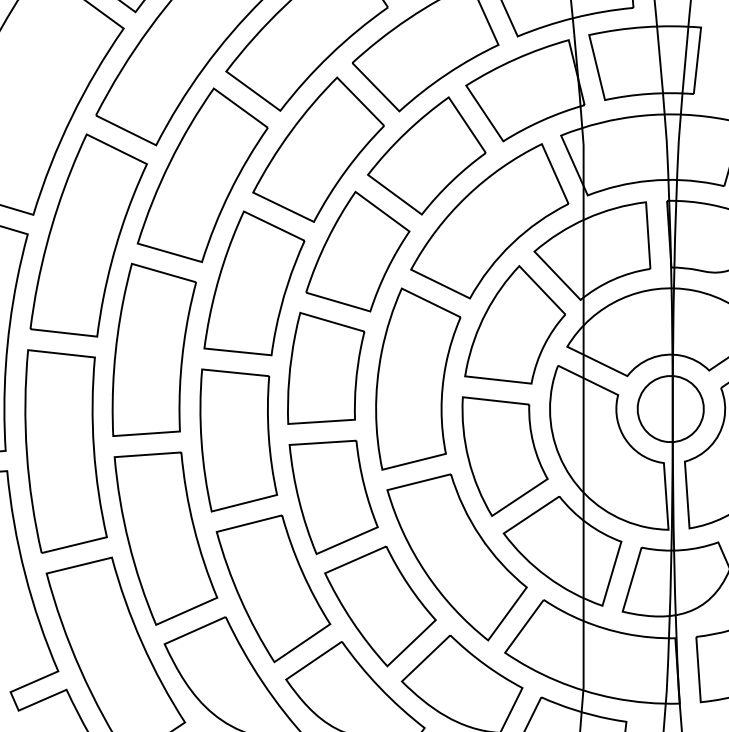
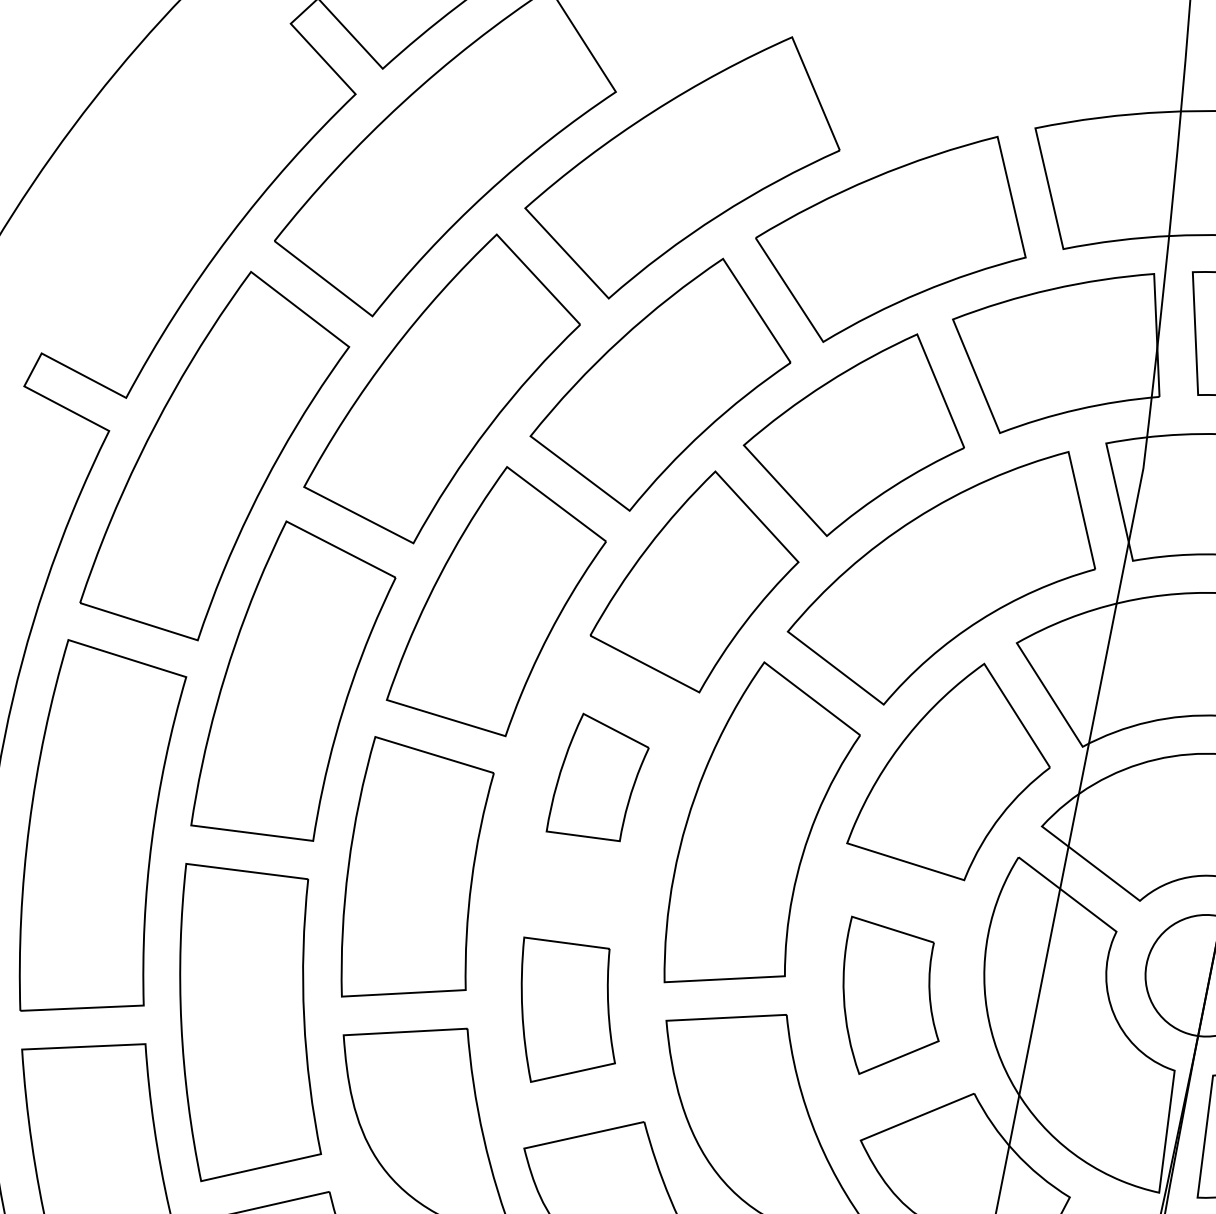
part: (326, 368) -> (599, 779), size x0.6
part: (504, 456) -> (889, 1001), size x0.7
part: (333, 497) -> (566, 1014), size x0.7

